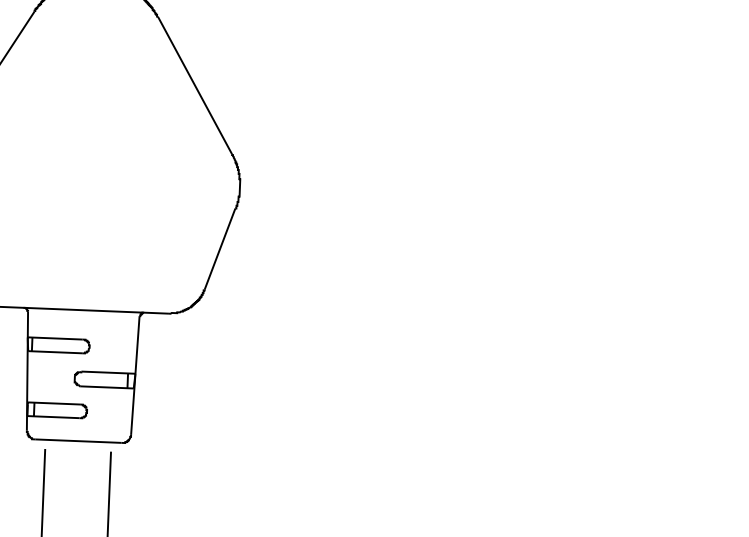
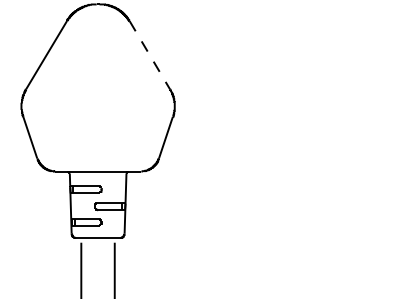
line: (194, 85) -> (149, 55), solid -> dashed

